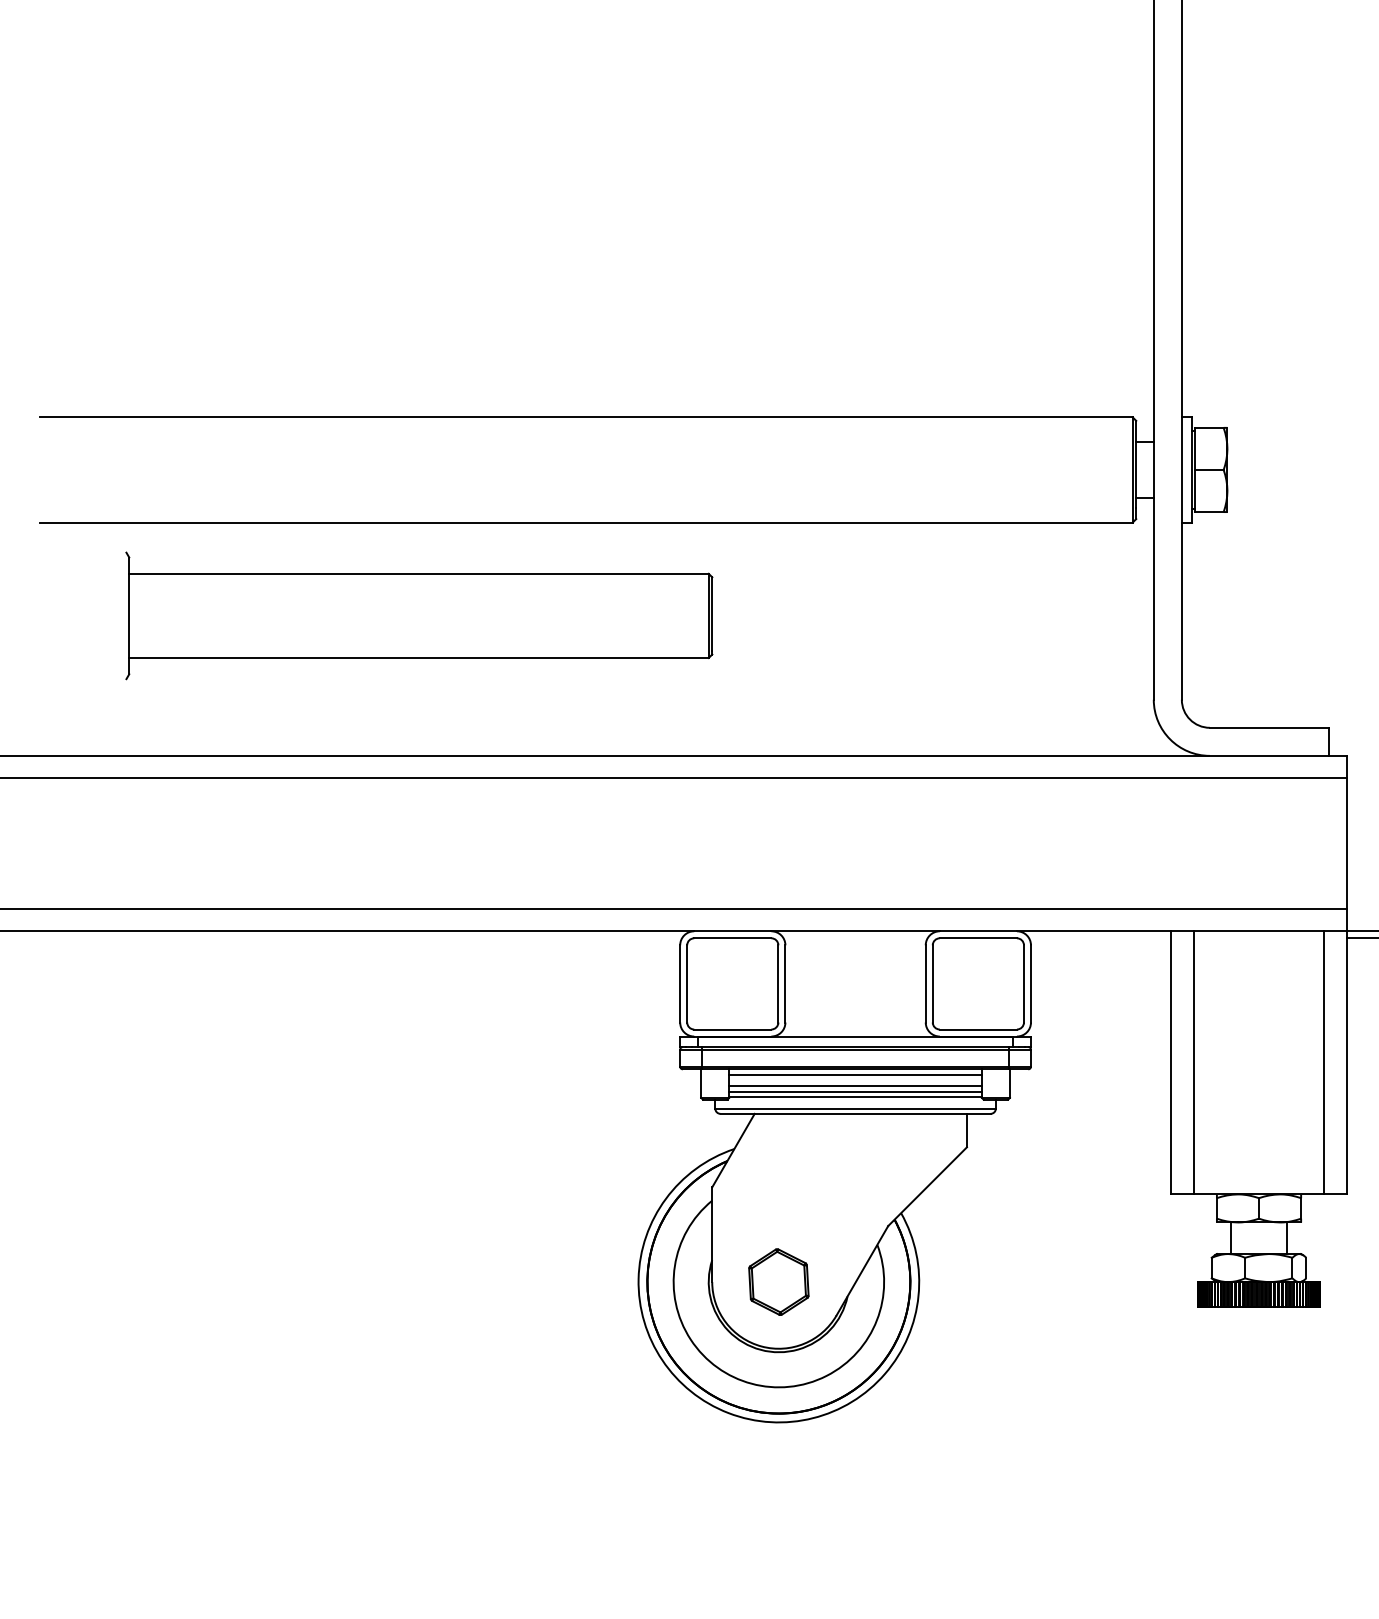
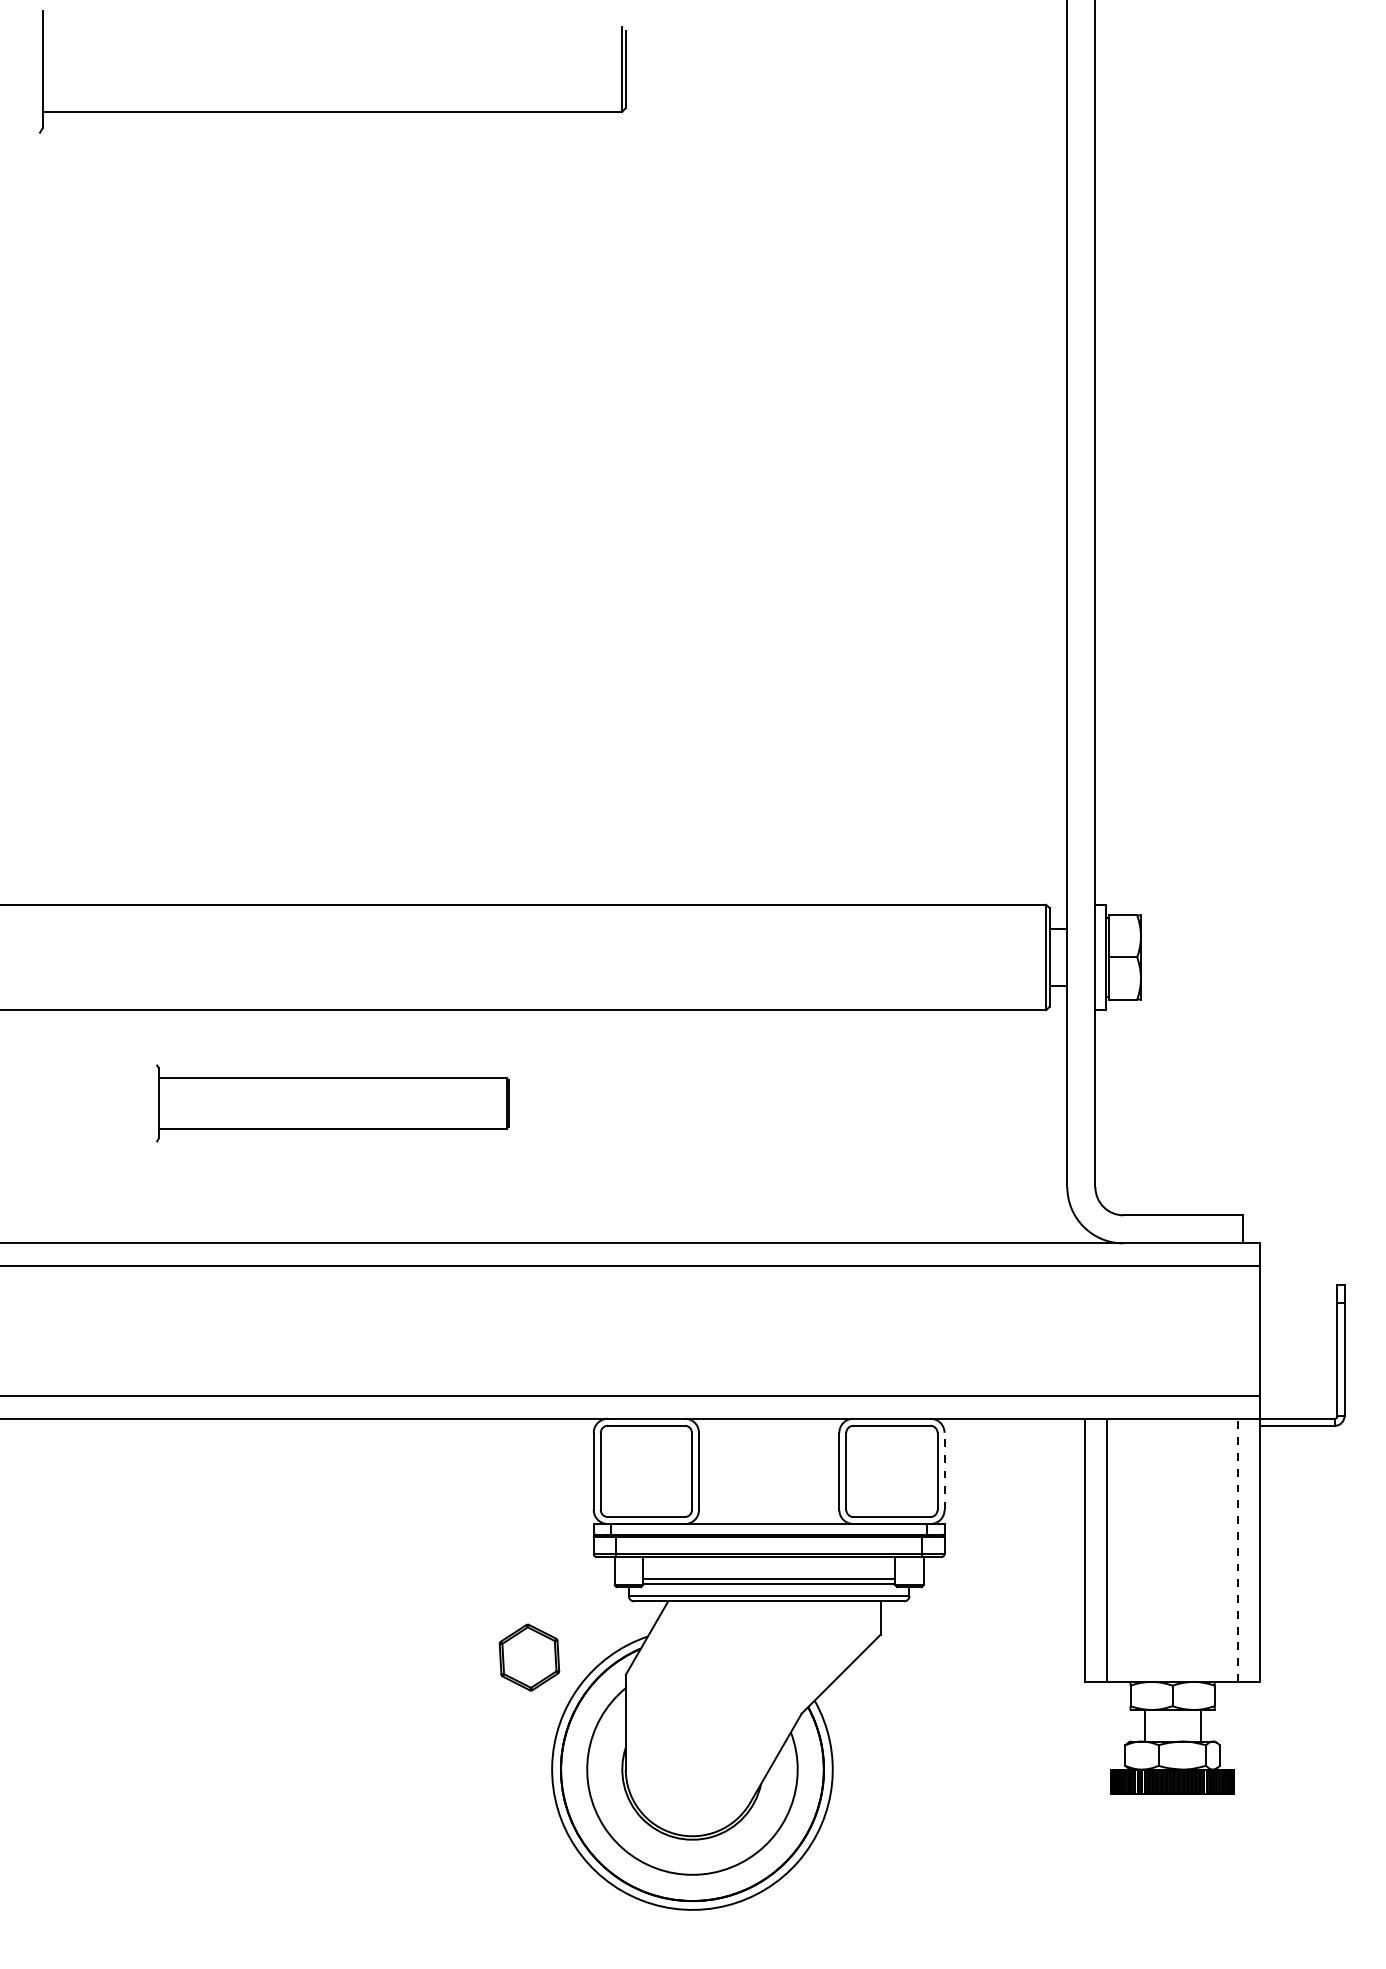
part: (418, 616) -> (332, 1103), size x0.6
line: (1030, 984) -> (944, 1471), solid -> dashed
line: (1323, 1063) -> (1237, 1550), solid -> dashed
line: (854, 1075) -> (768, 1562), removed
line: (854, 1086) -> (768, 1573), removed
part: (778, 1282) -> (529, 1657), moved

